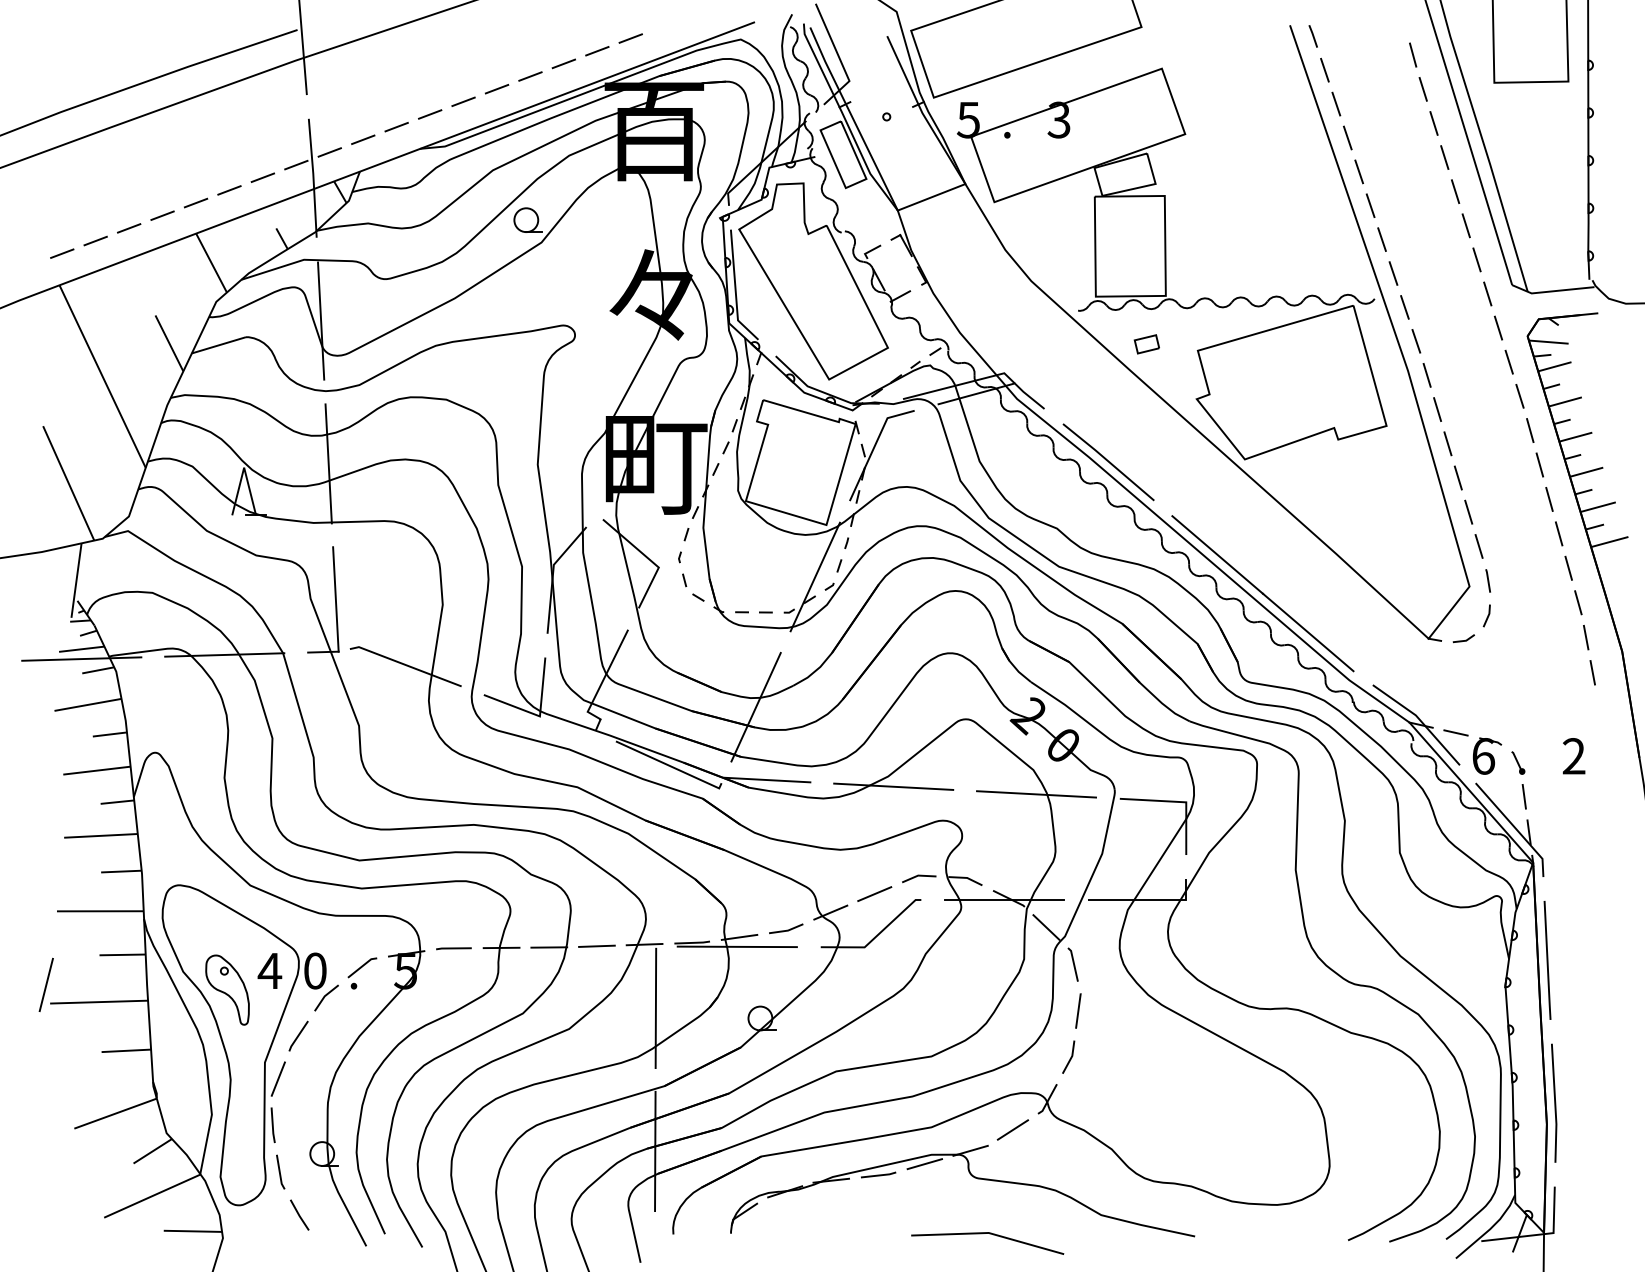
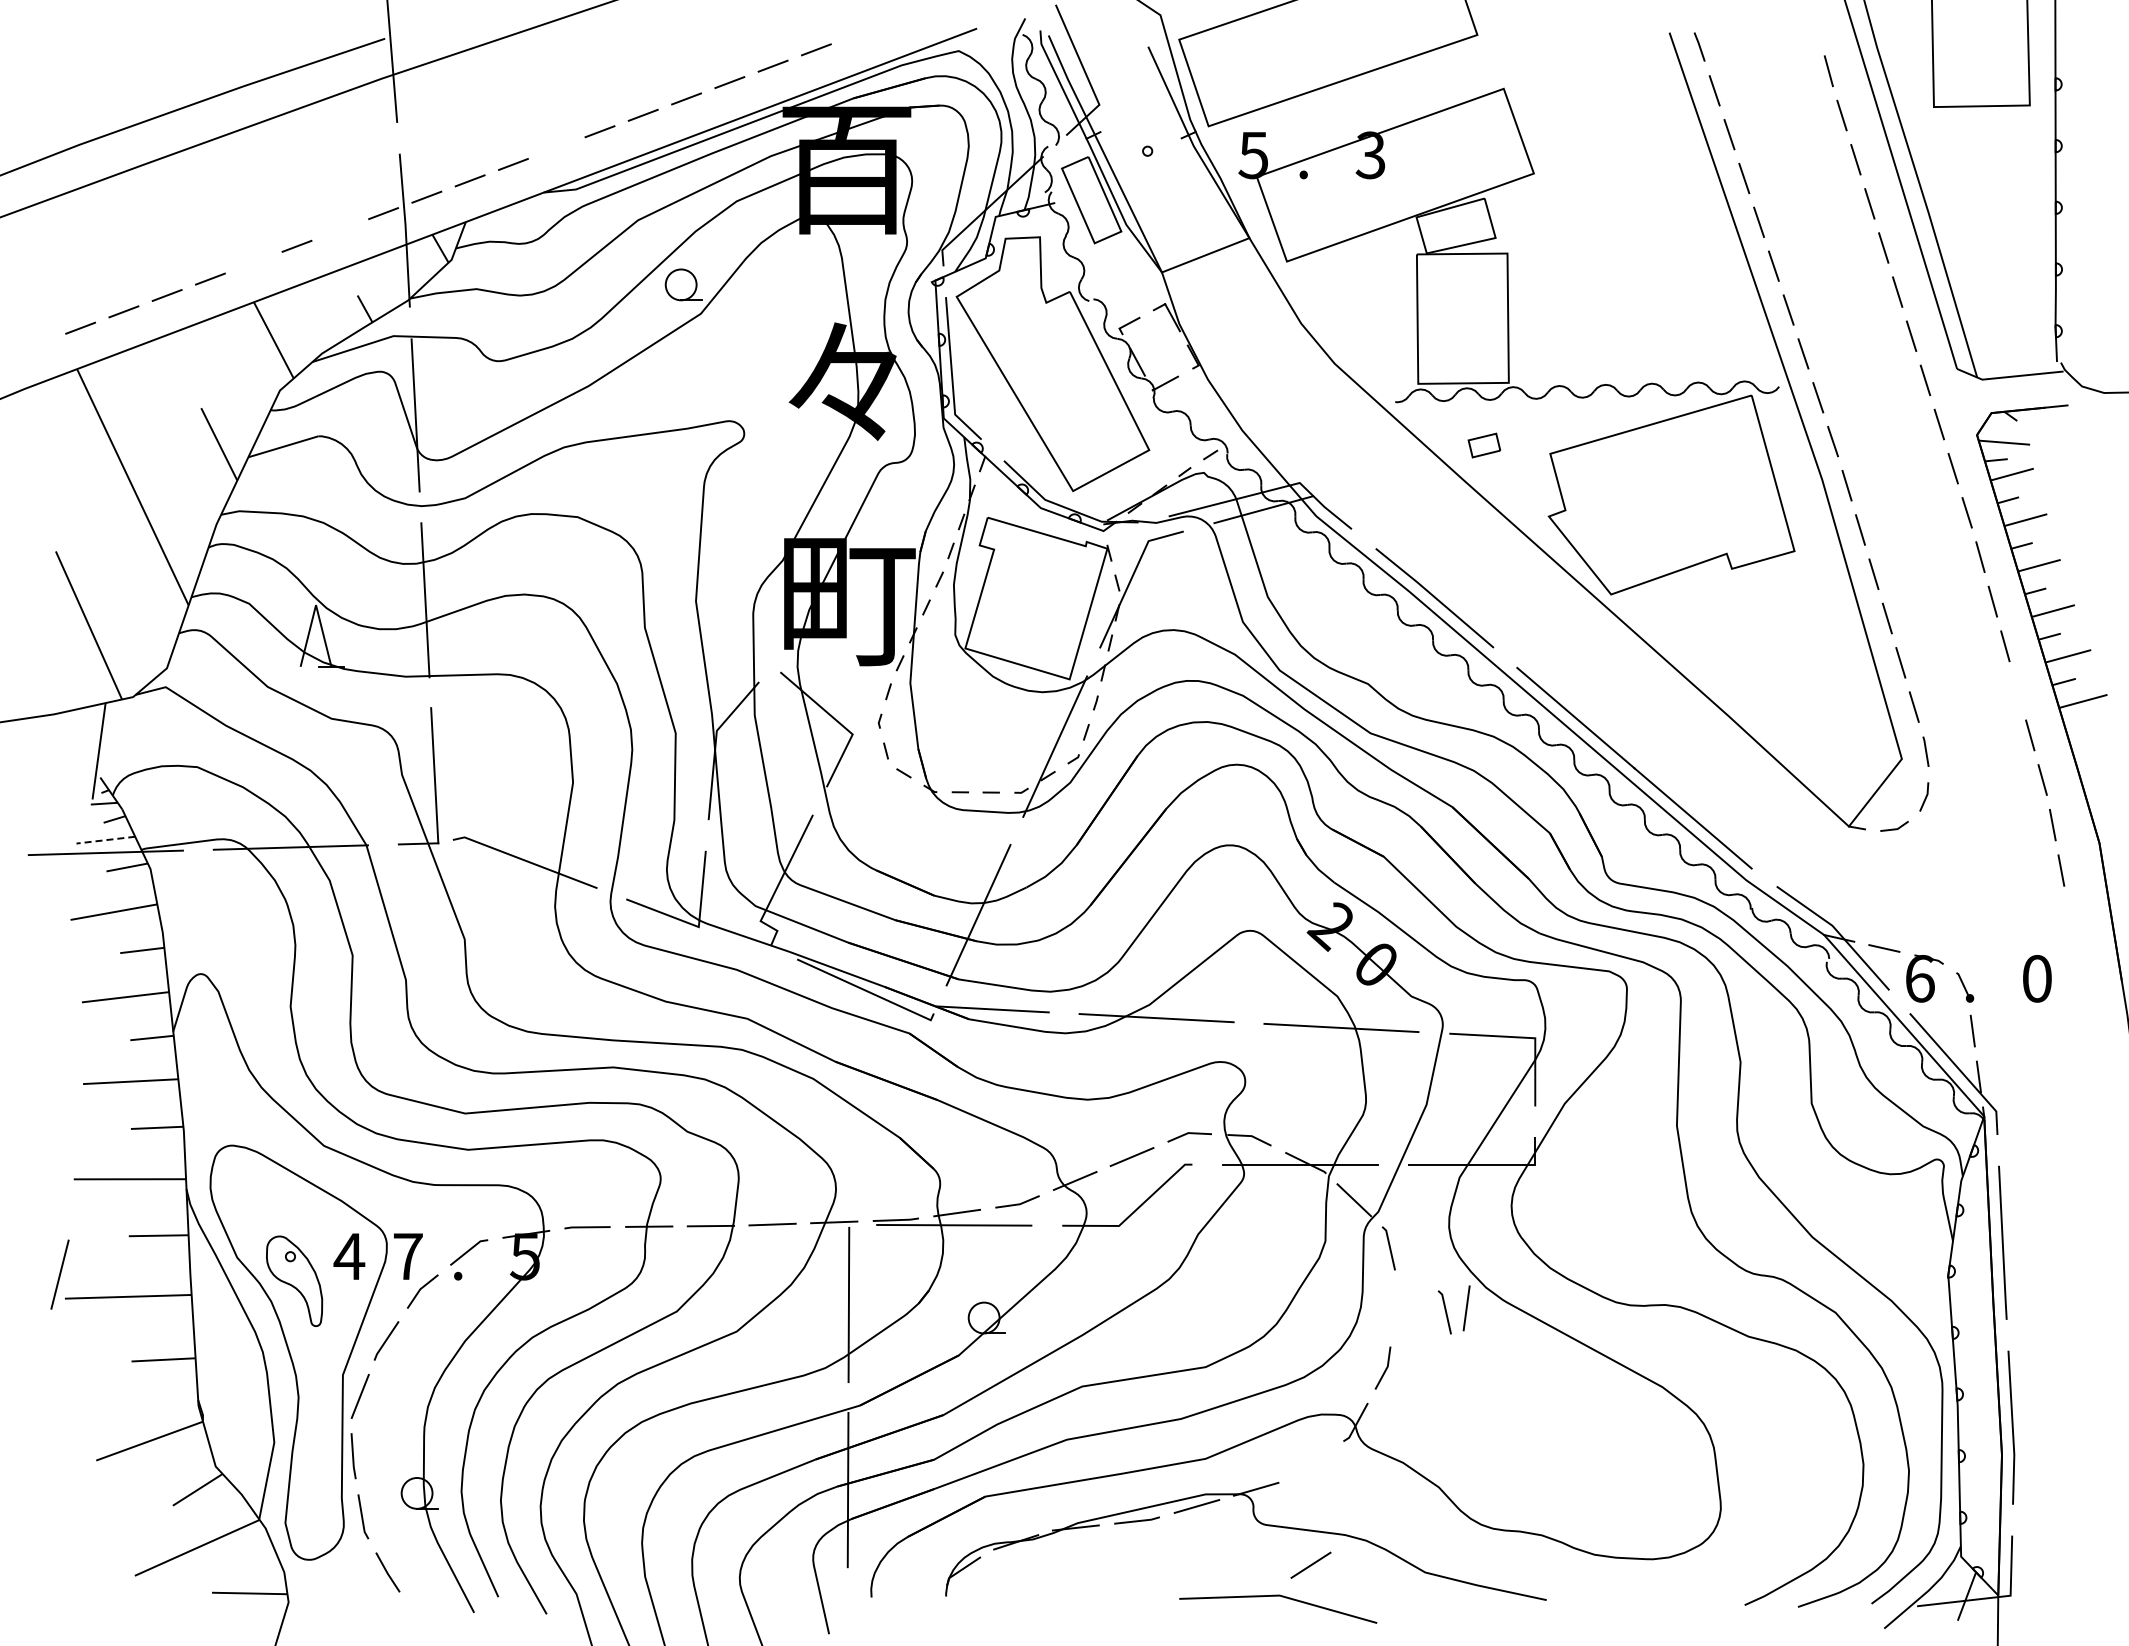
line: (429, 114) -> (556, 147), removed
line: (262, 177) -> (339, 229), removed
line: (195, 202) -> (253, 262), removed
line: (1558, 533) -> (2017, 690), removed
line: (81, 649) -> (105, 840), solid -> dashed
text: (1573, 756) -> (2036, 978), 2 -> 0
text: (315, 970) -> (408, 1256), 0 -> 7
line: (1078, 1011) -> (1466, 1308), moved
line: (1116, 1014) -> (1445, 1312), added
line: (1012, 1129) -> (1310, 1564), moved

